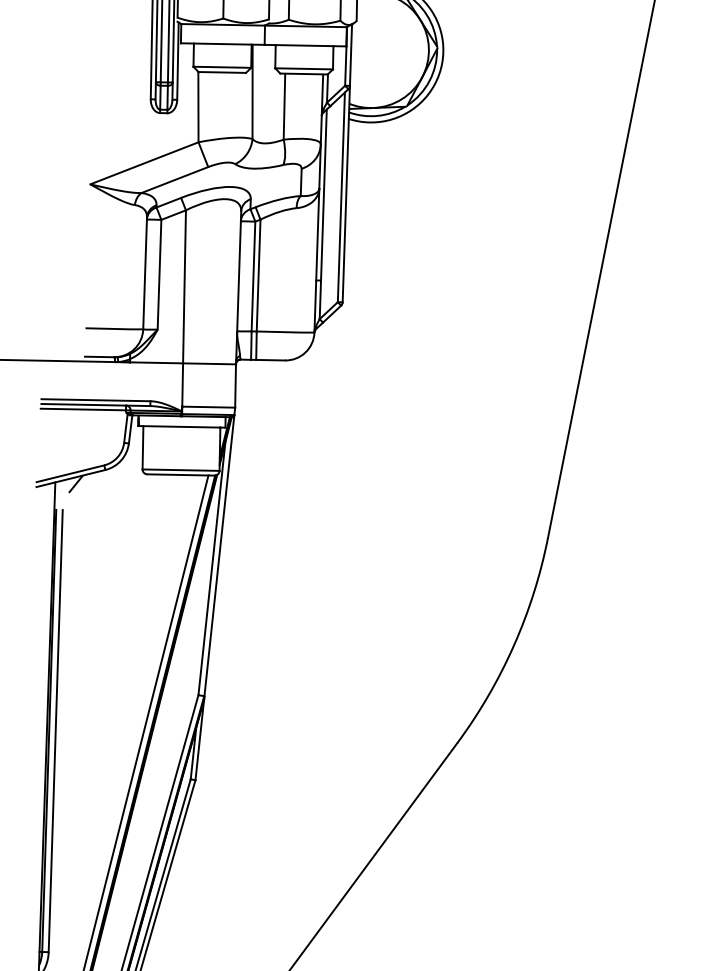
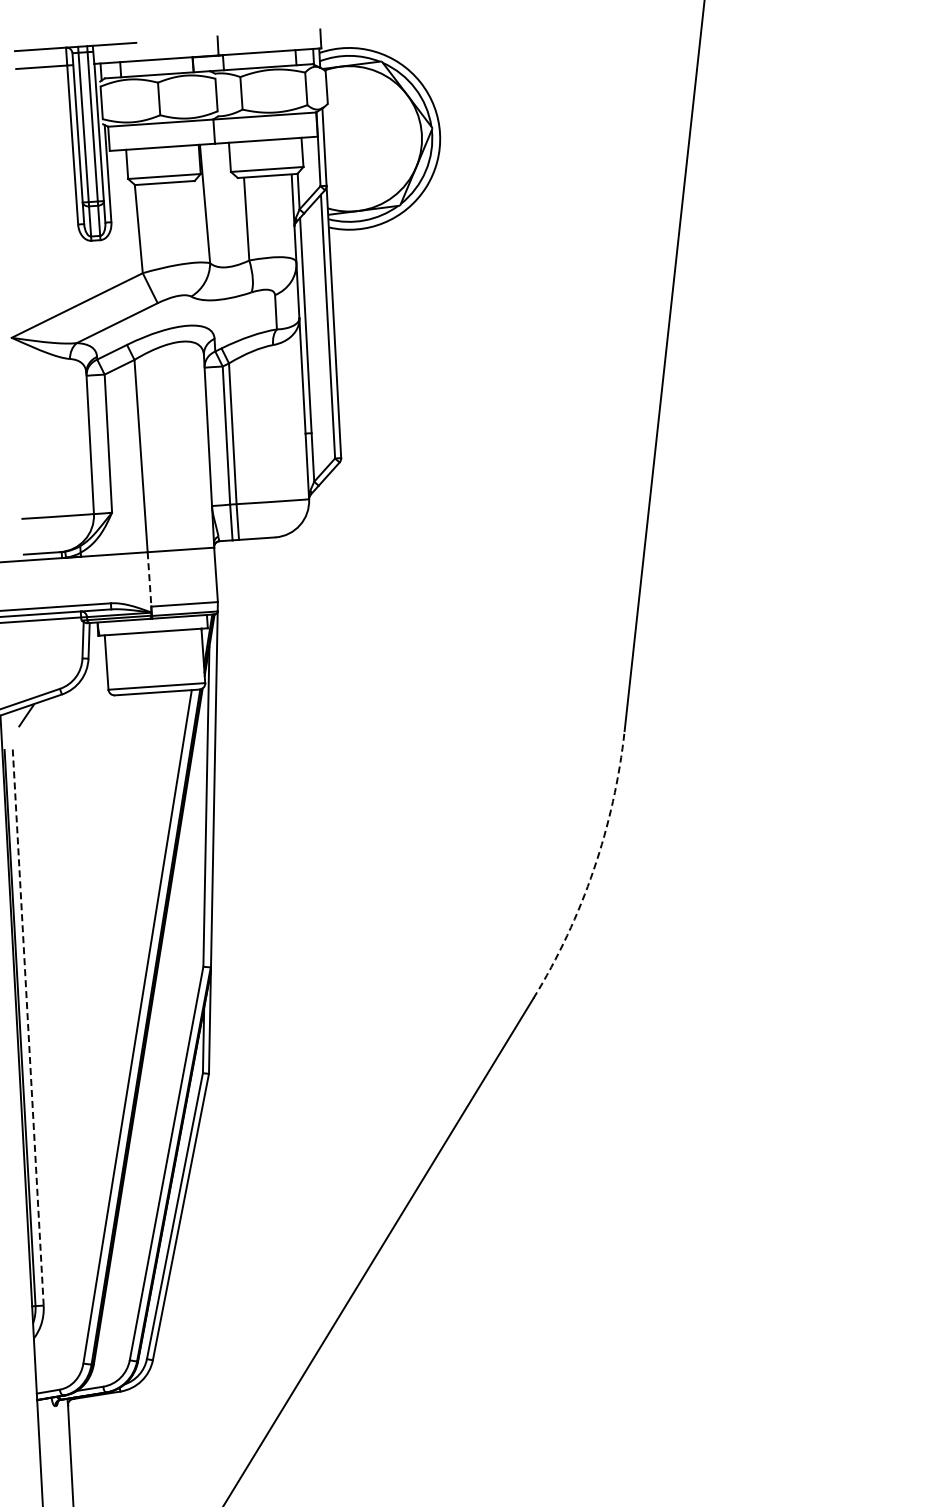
line: (182, 385) -> (149, 579), solid -> dashed
arc: (513, 645) -> (593, 869), solid -> dashed
line: (55, 731) -> (28, 1027), solid -> dashed

